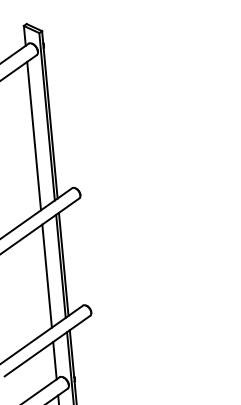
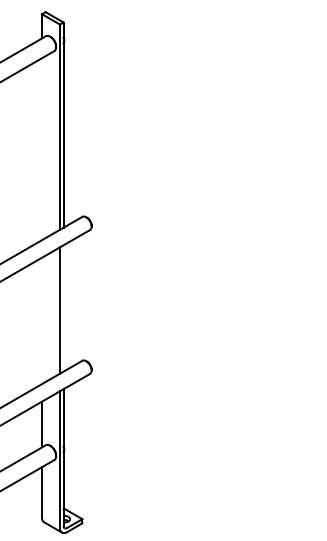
line: (34, 136) -> (42, 149), removed
line: (63, 264) -> (63, 308), removed
line: (47, 275) -> (42, 320), removed

